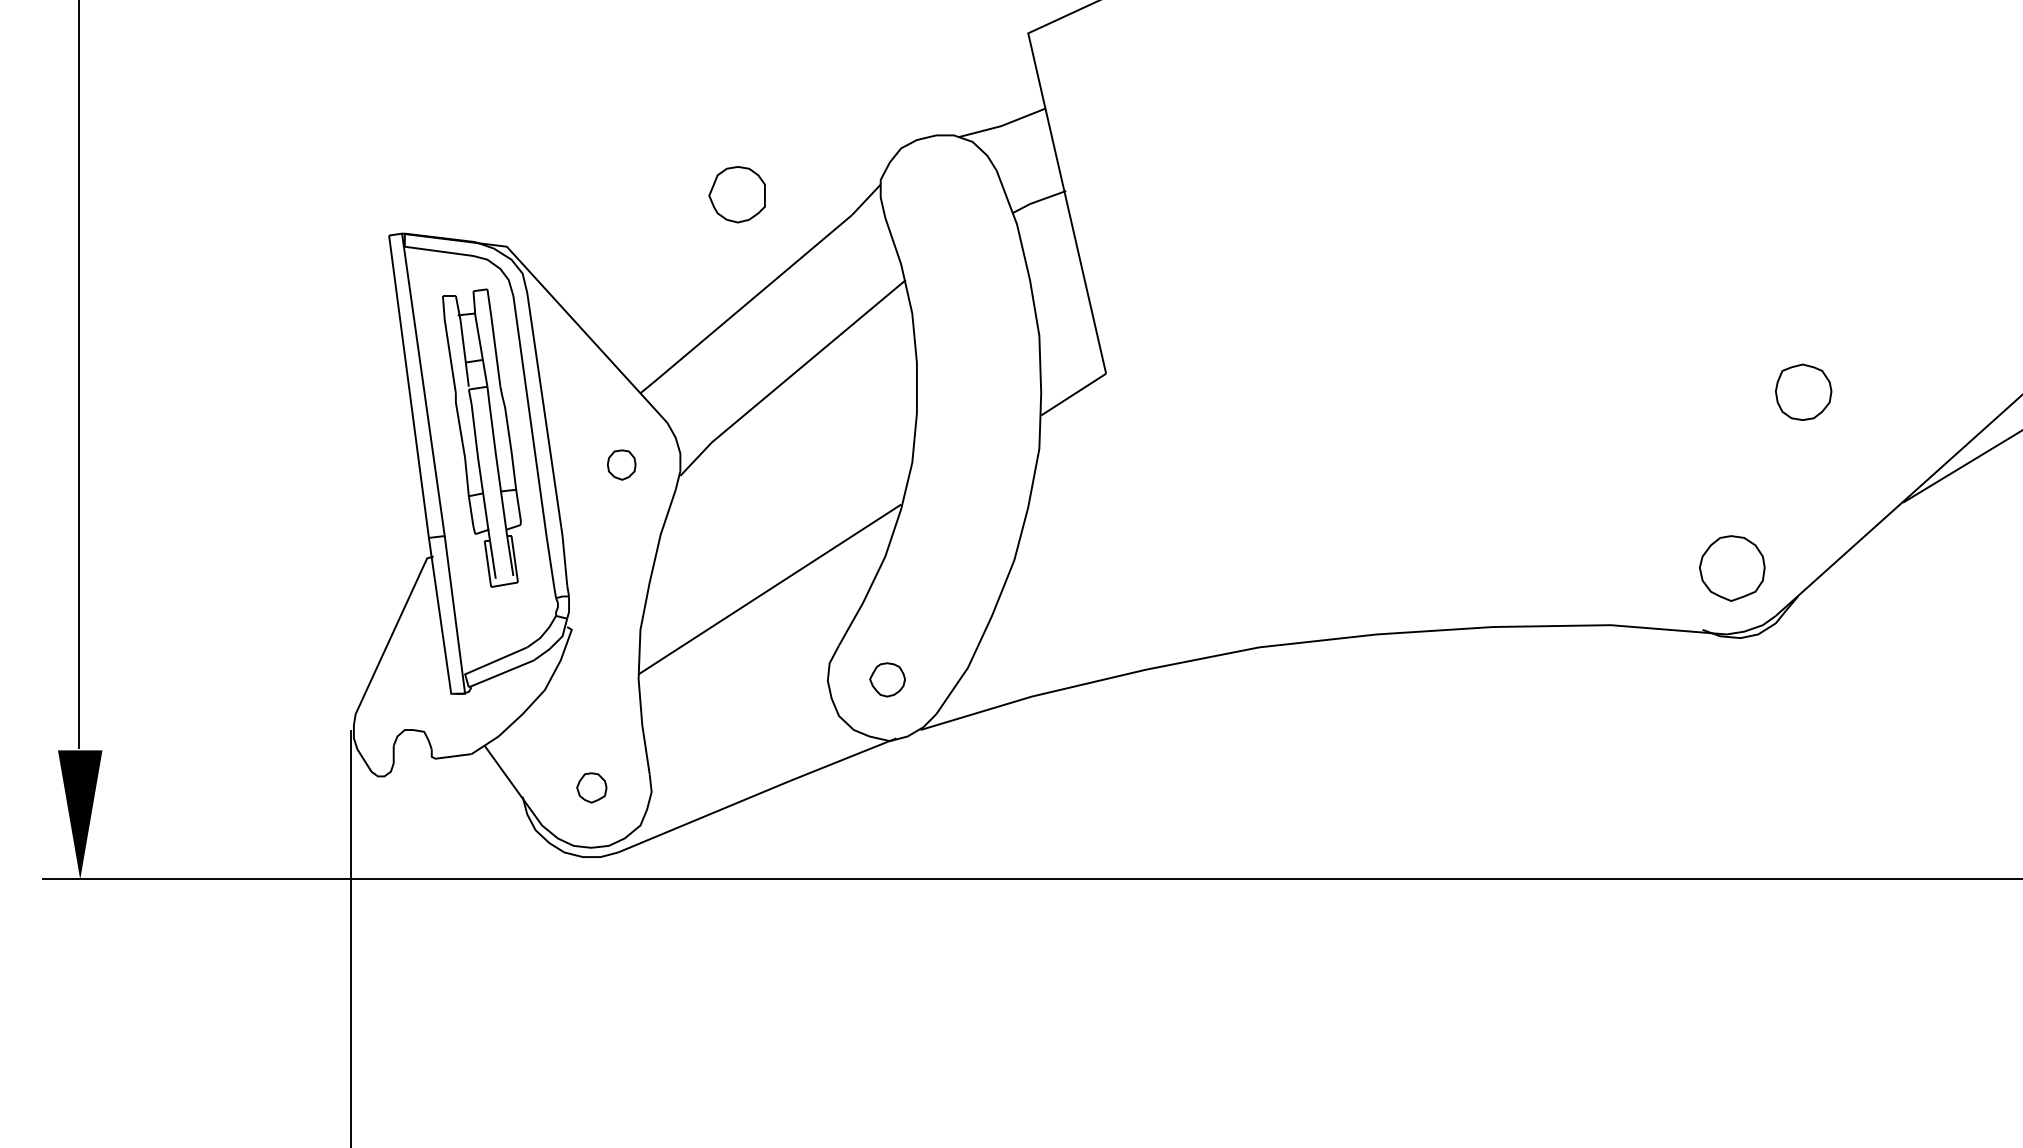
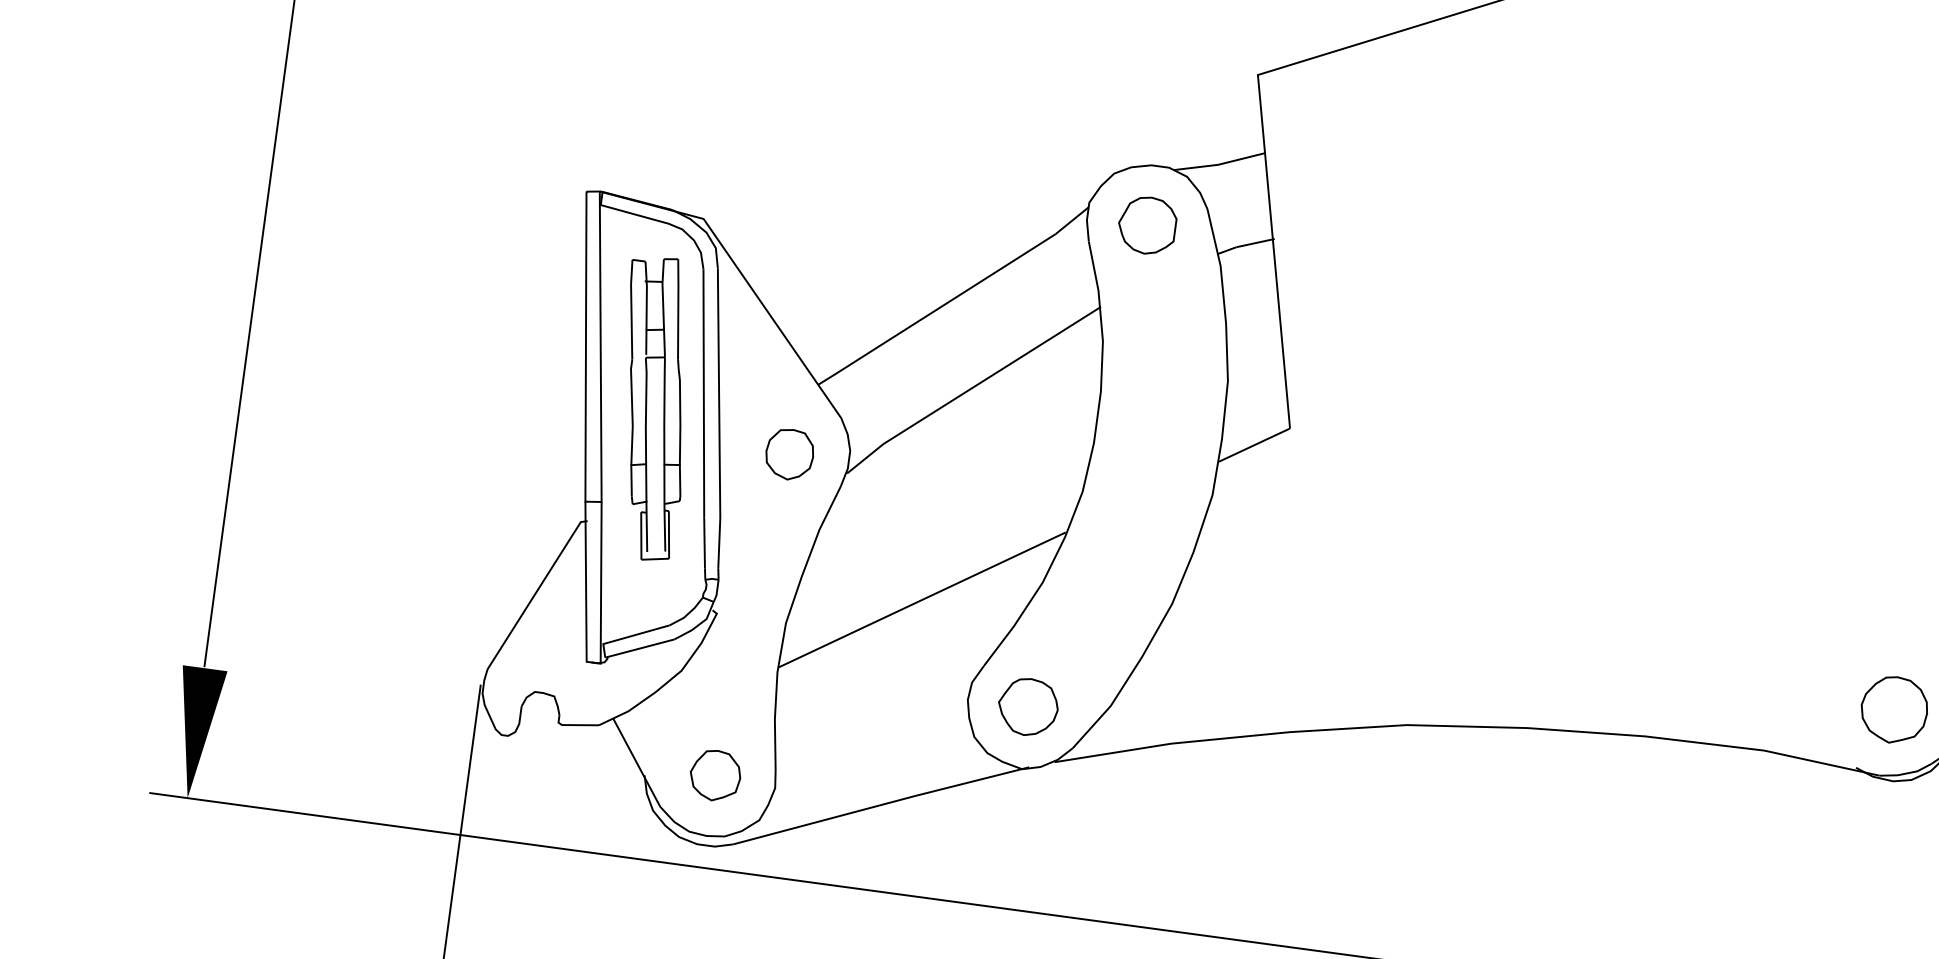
part: (736, 194) -> (1146, 225), moved
part: (621, 464) -> (789, 453), size x1.67
part: (887, 679) -> (1028, 706), size x1.67
part: (591, 787) -> (715, 775), size x1.67

